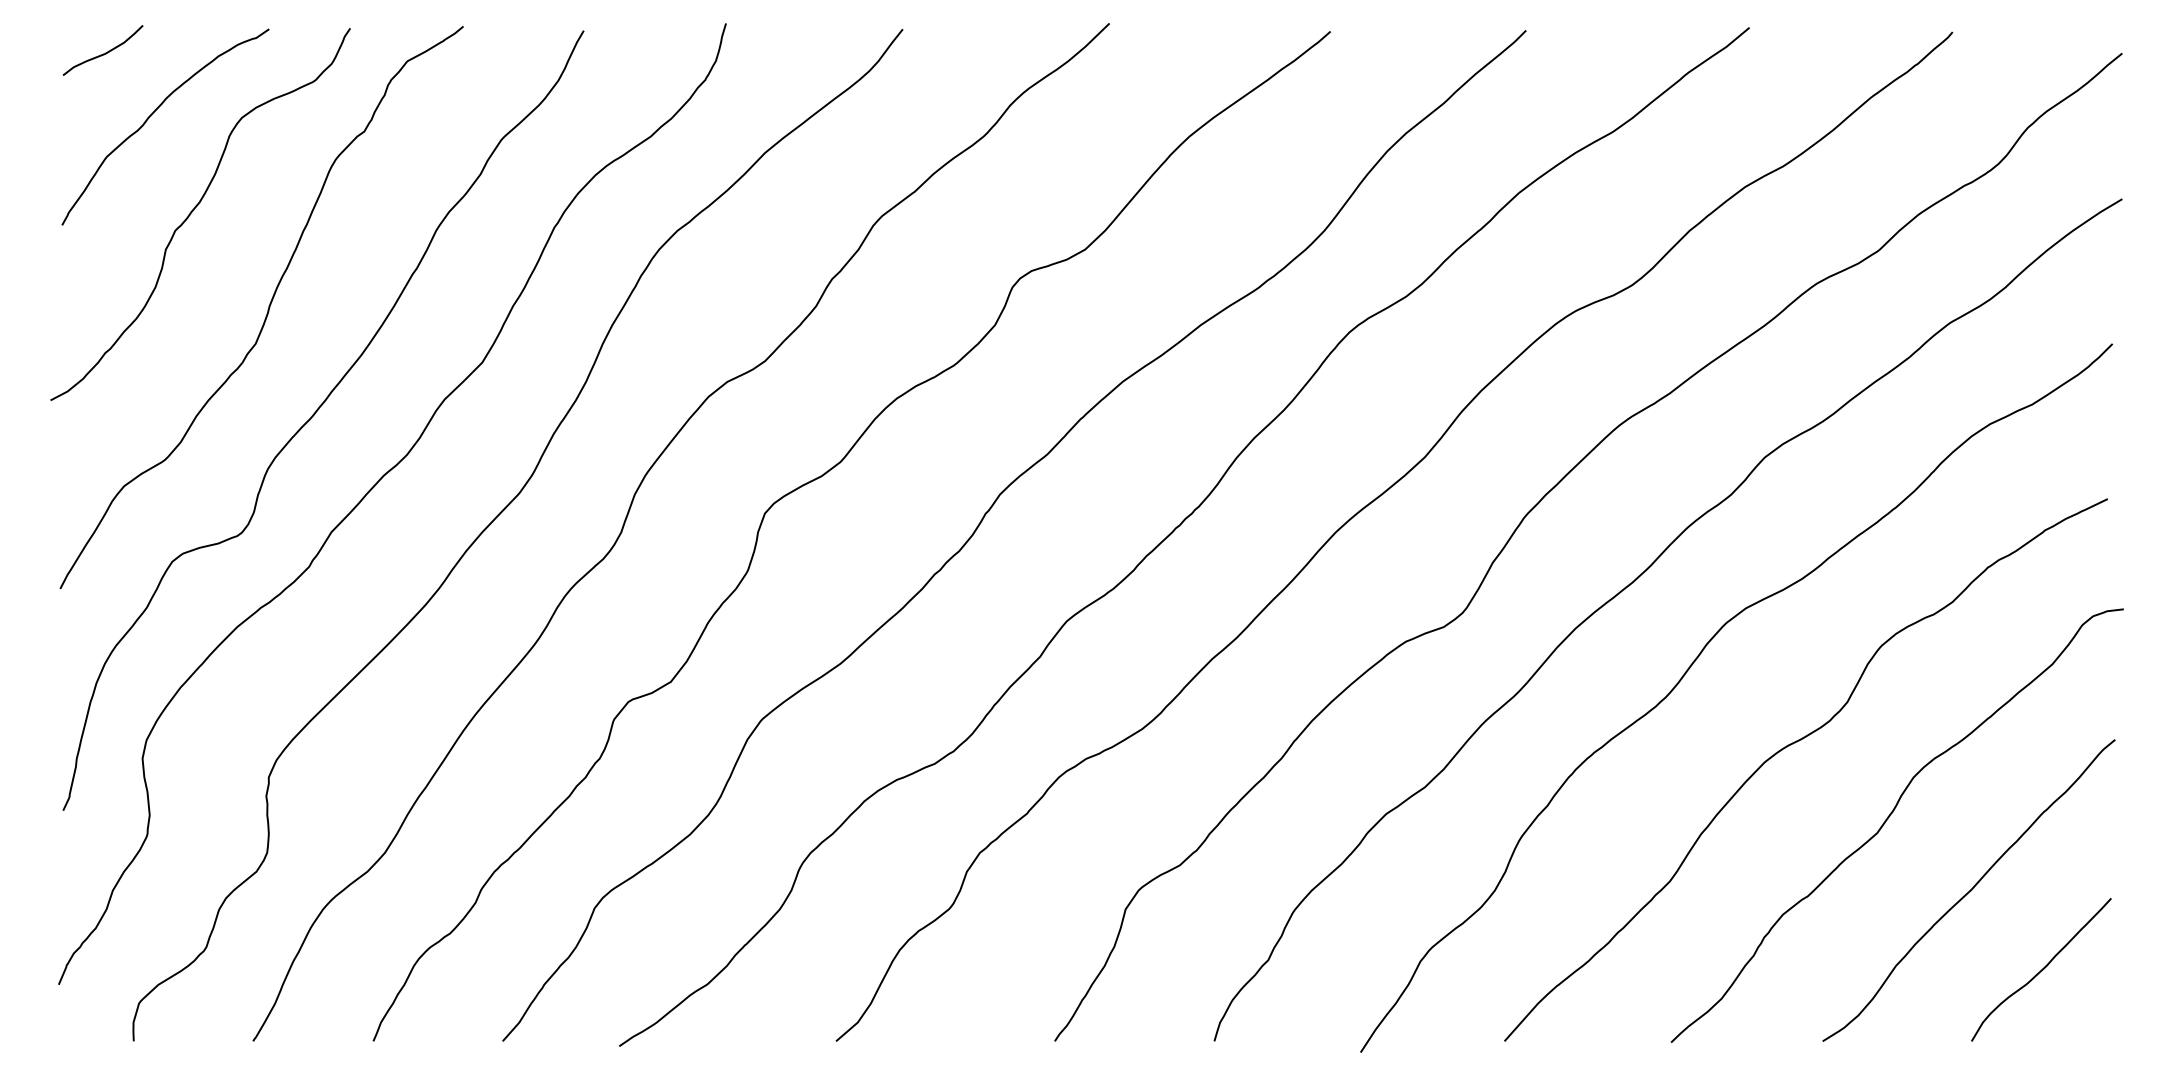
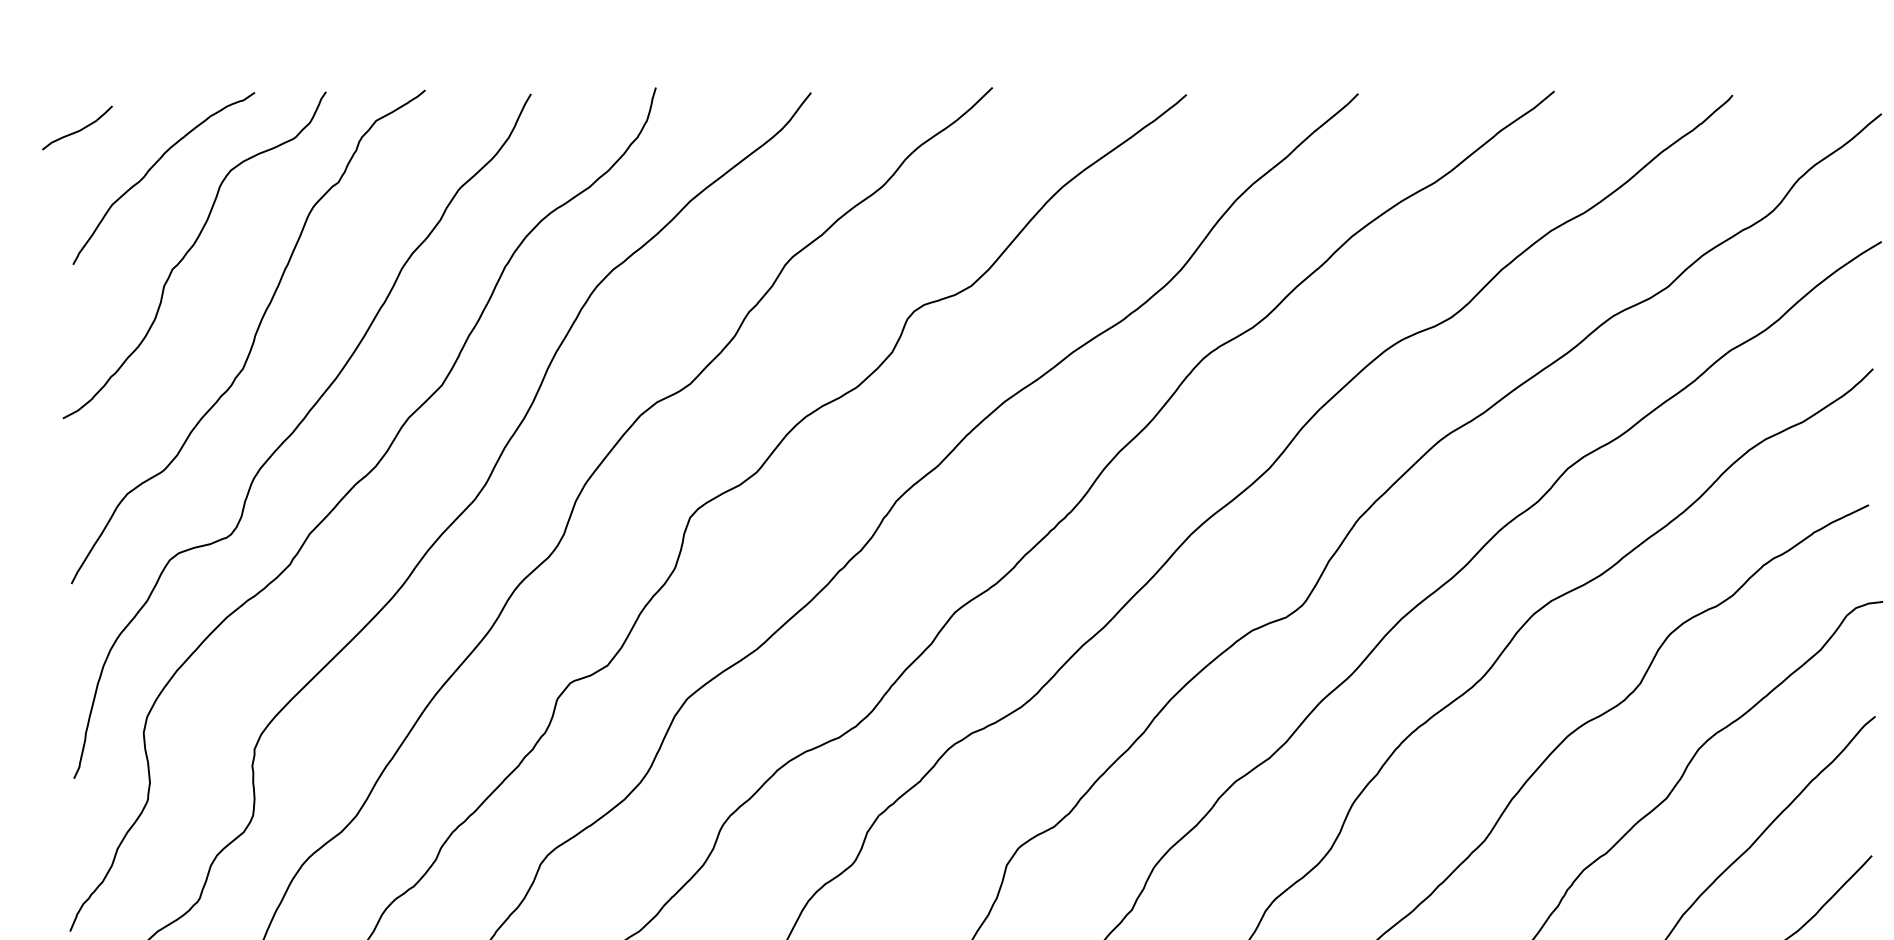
curve: (103, 53) -> (77, 130), moved

